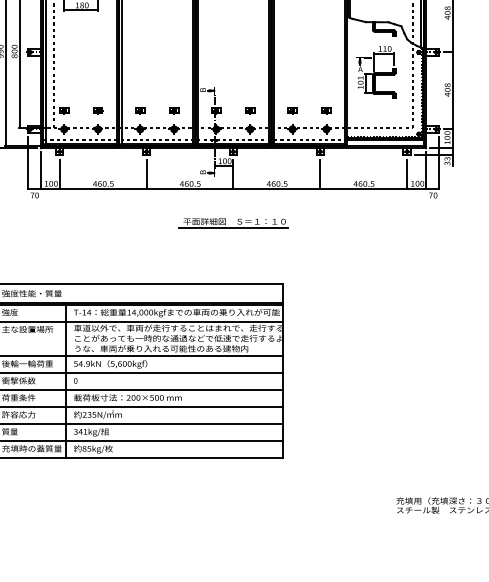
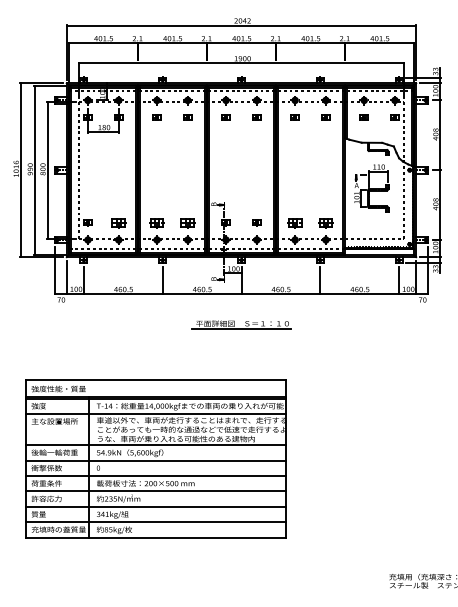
part: (97, 110) -> (118, 222), size x1.6
part: (139, 110) -> (156, 222), size x1.6
part: (173, 110) -> (187, 222), size x1.6
part: (291, 110) -> (294, 222), size x1.6
part: (326, 110) -> (325, 222), size x1.6

